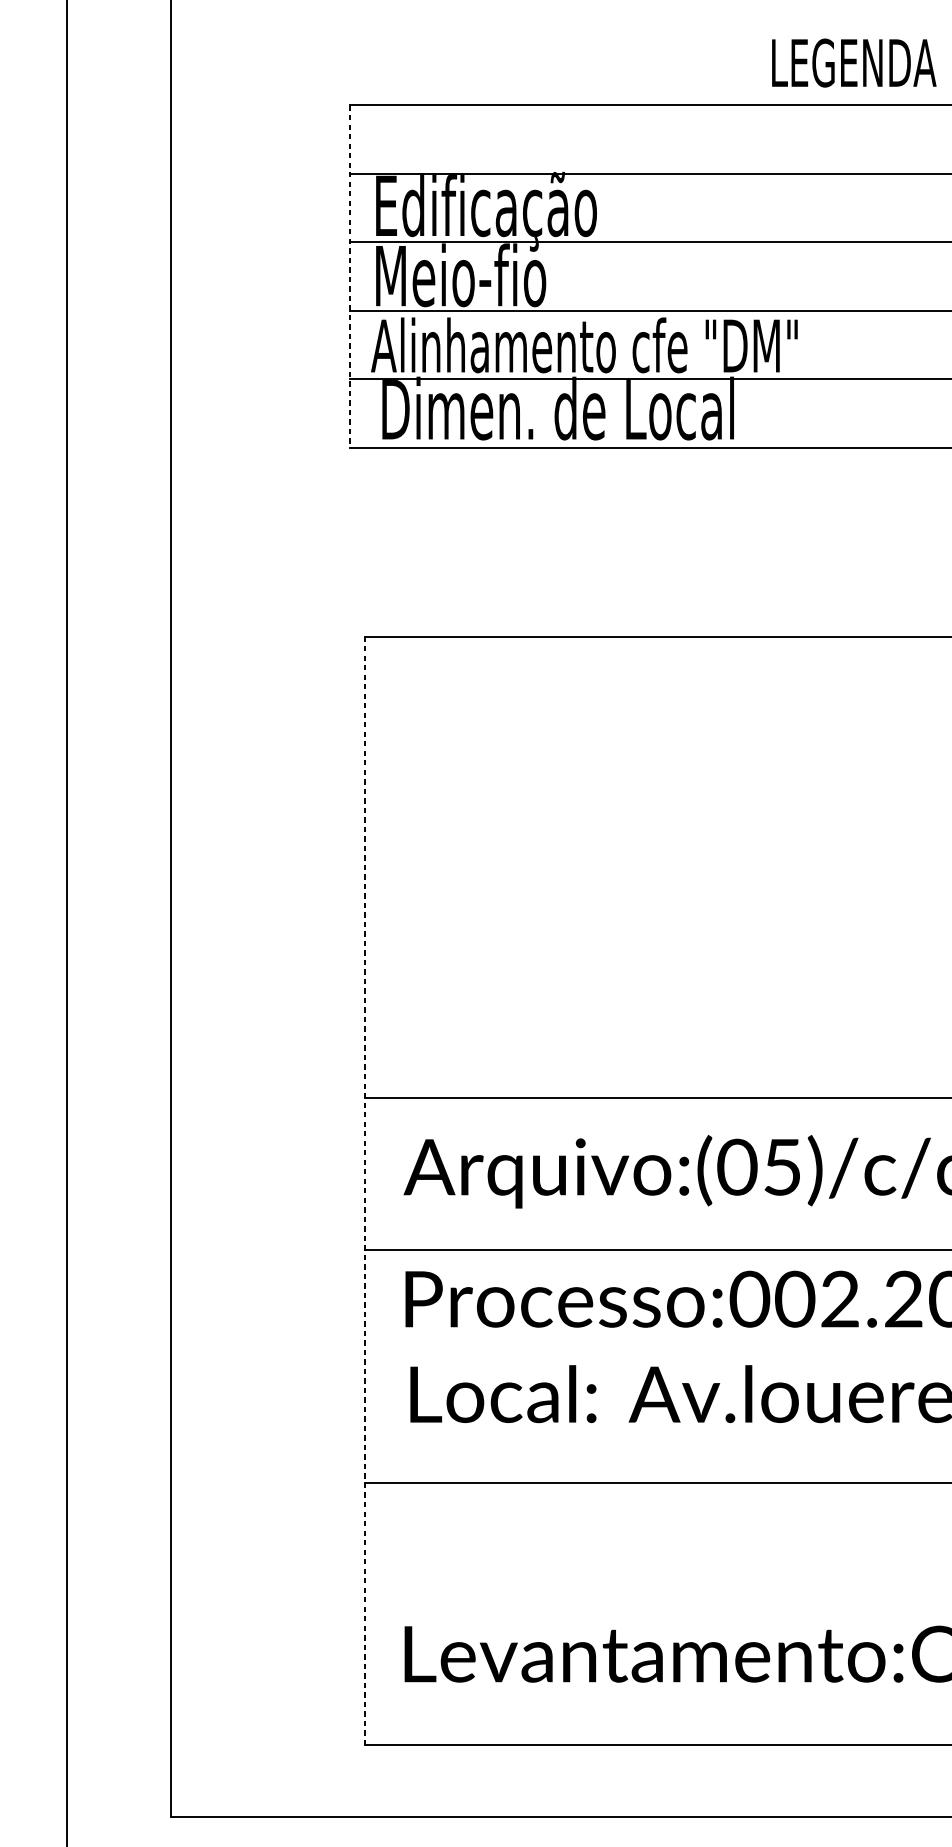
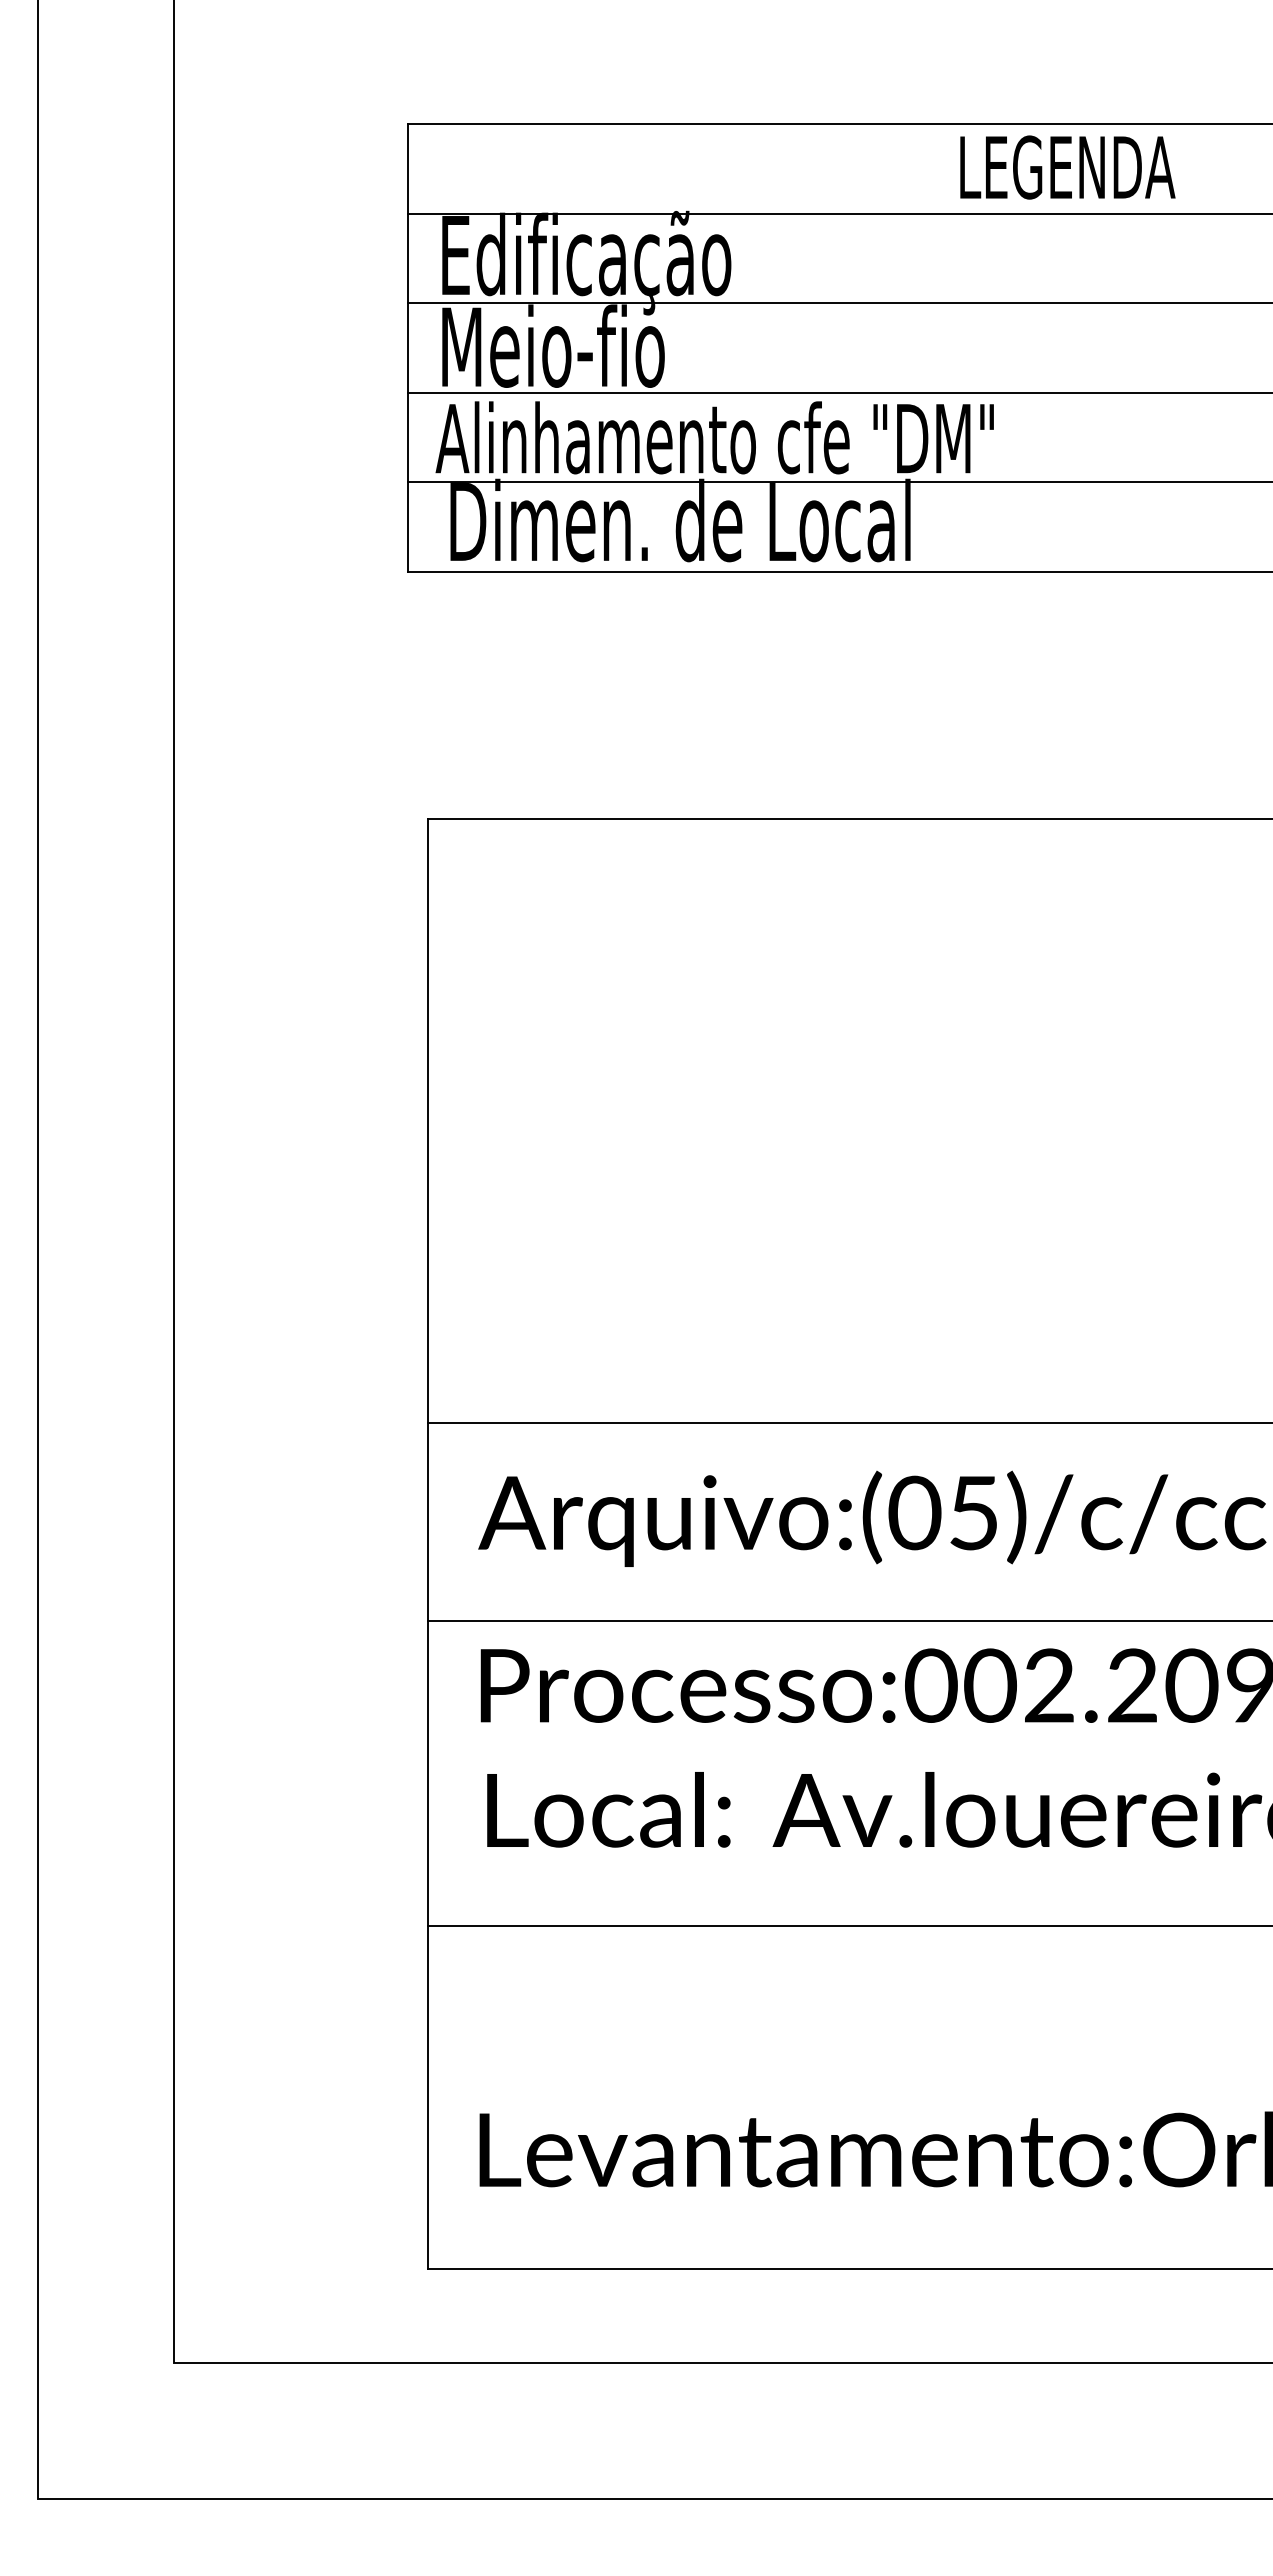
text: (854, 63) -> (1067, 167), moved
line: (349, 276) -> (407, 347), dashed -> solid
line: (364, 1191) -> (427, 1544), dashed -> solid

